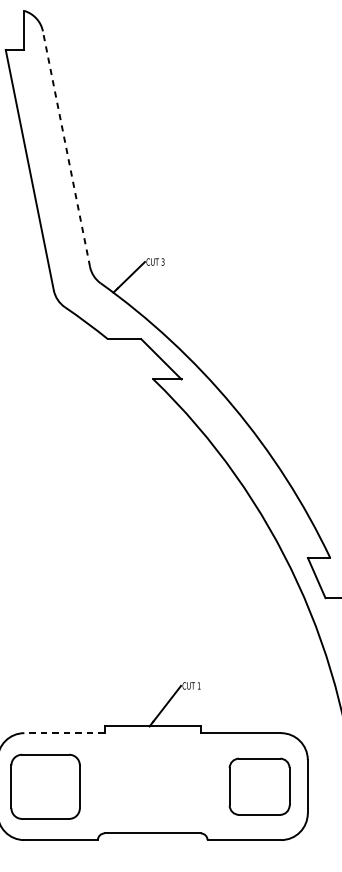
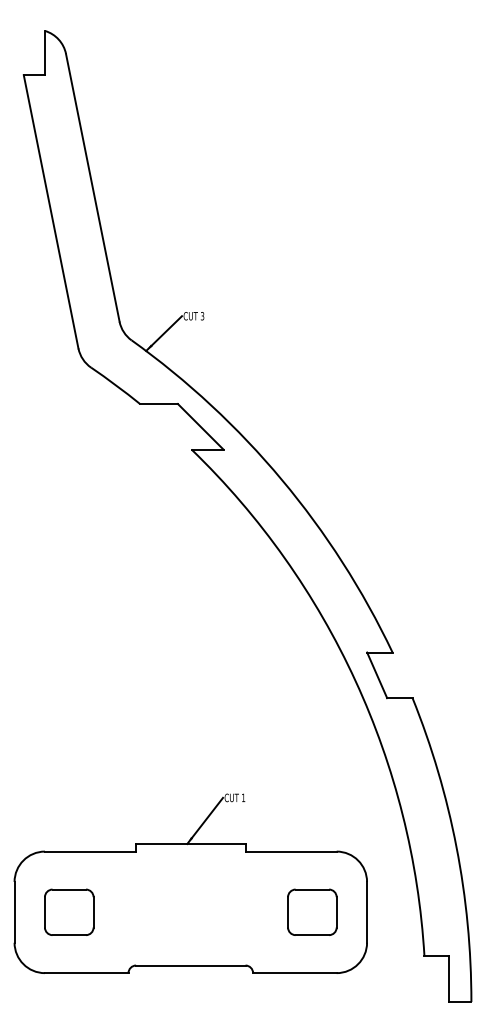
line: (66, 148) -> (92, 187), dashed -> solid
line: (64, 733) -> (90, 851), dashed -> solid
part: (45, 785) -> (69, 911), size x0.62
part: (259, 785) -> (312, 911), size x0.71

